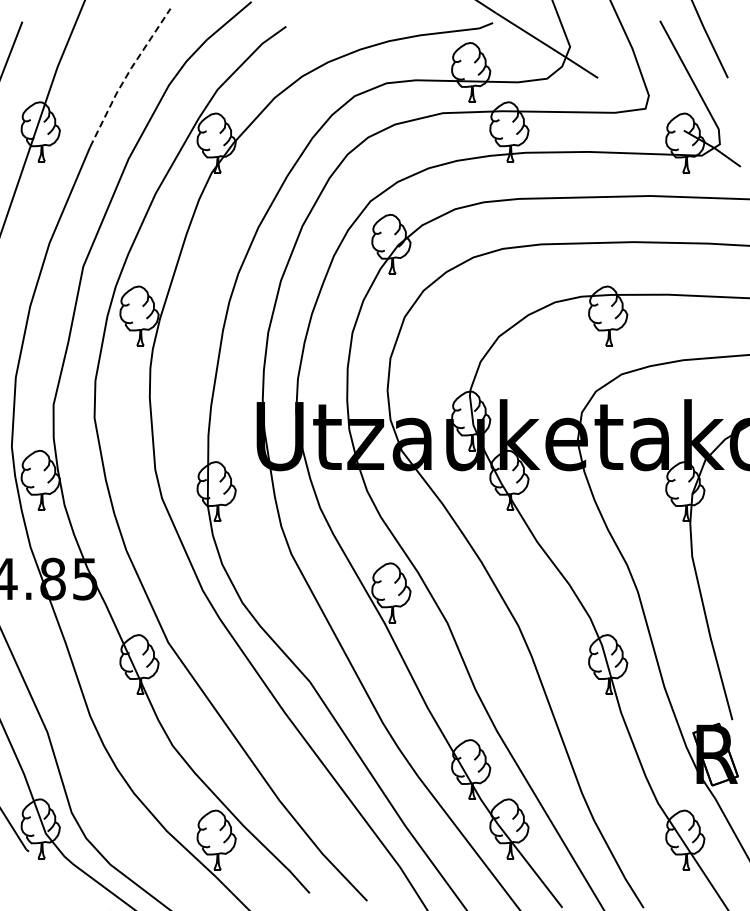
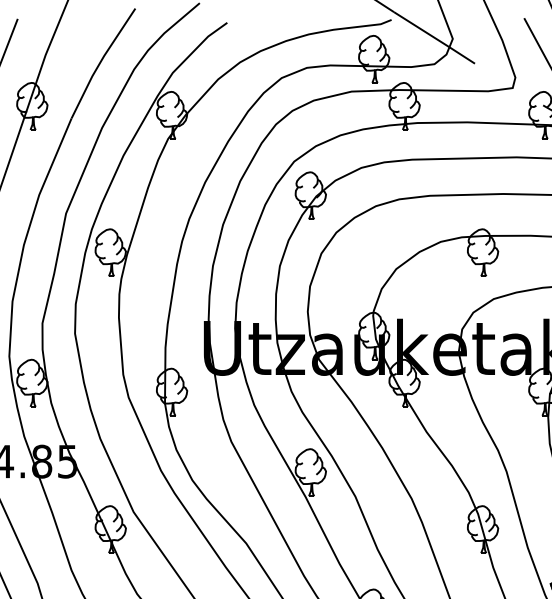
line: (126, 76) -> (100, 62), dashed -> solid

